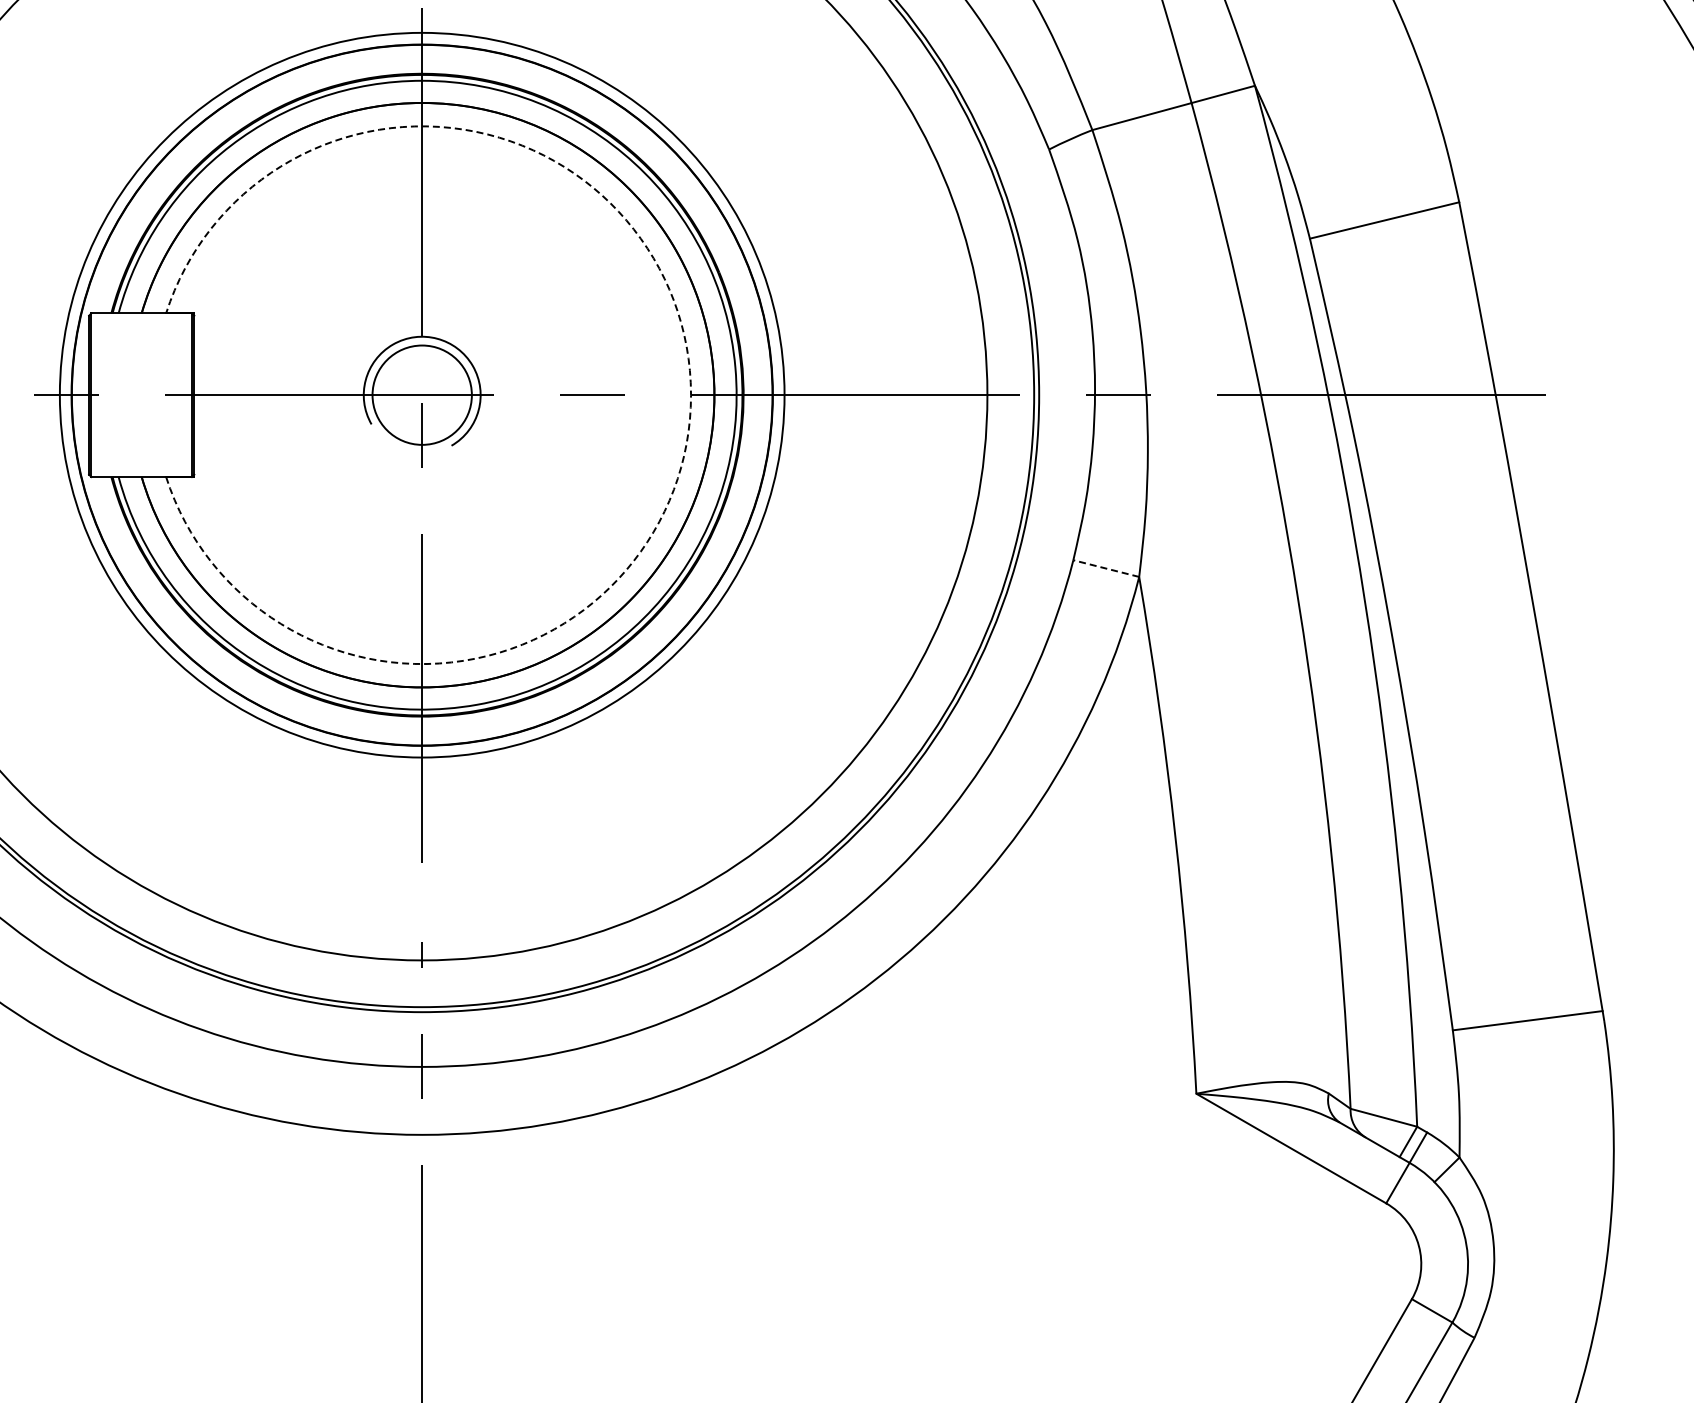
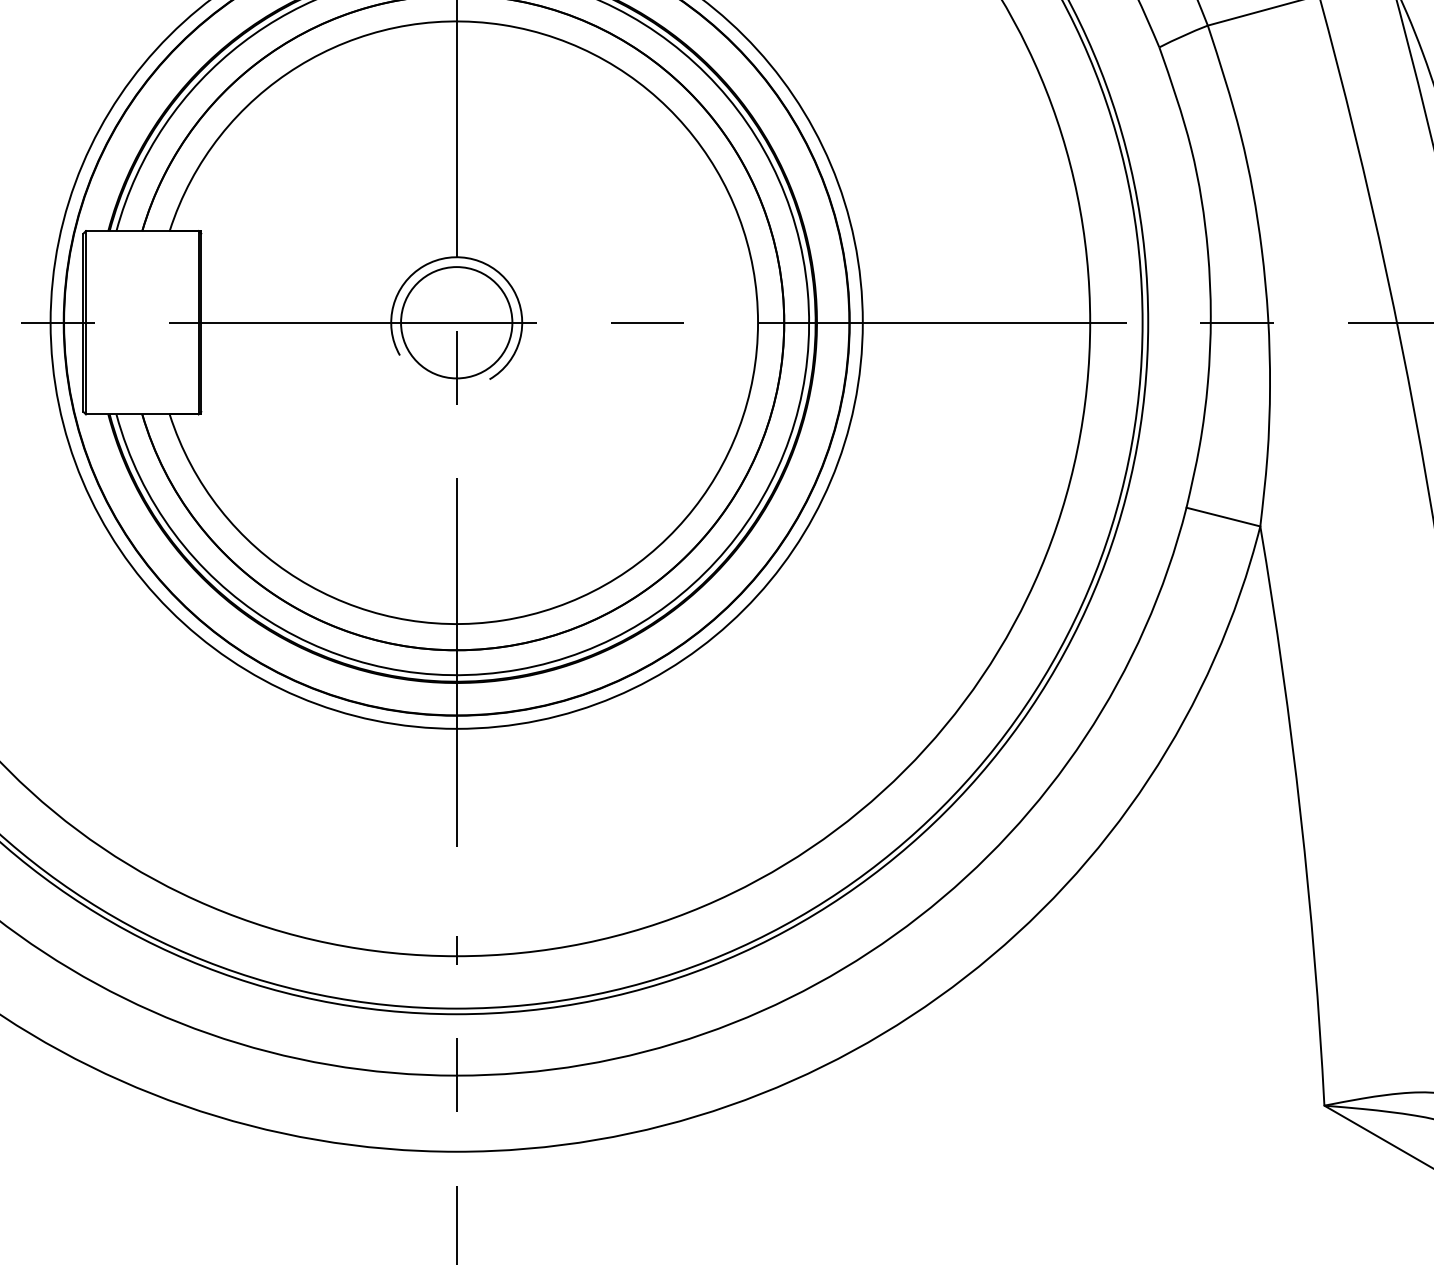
arc: (691, 395) -> (758, 323), dashed -> solid
line: (1106, 568) -> (1223, 516), dashed -> solid

